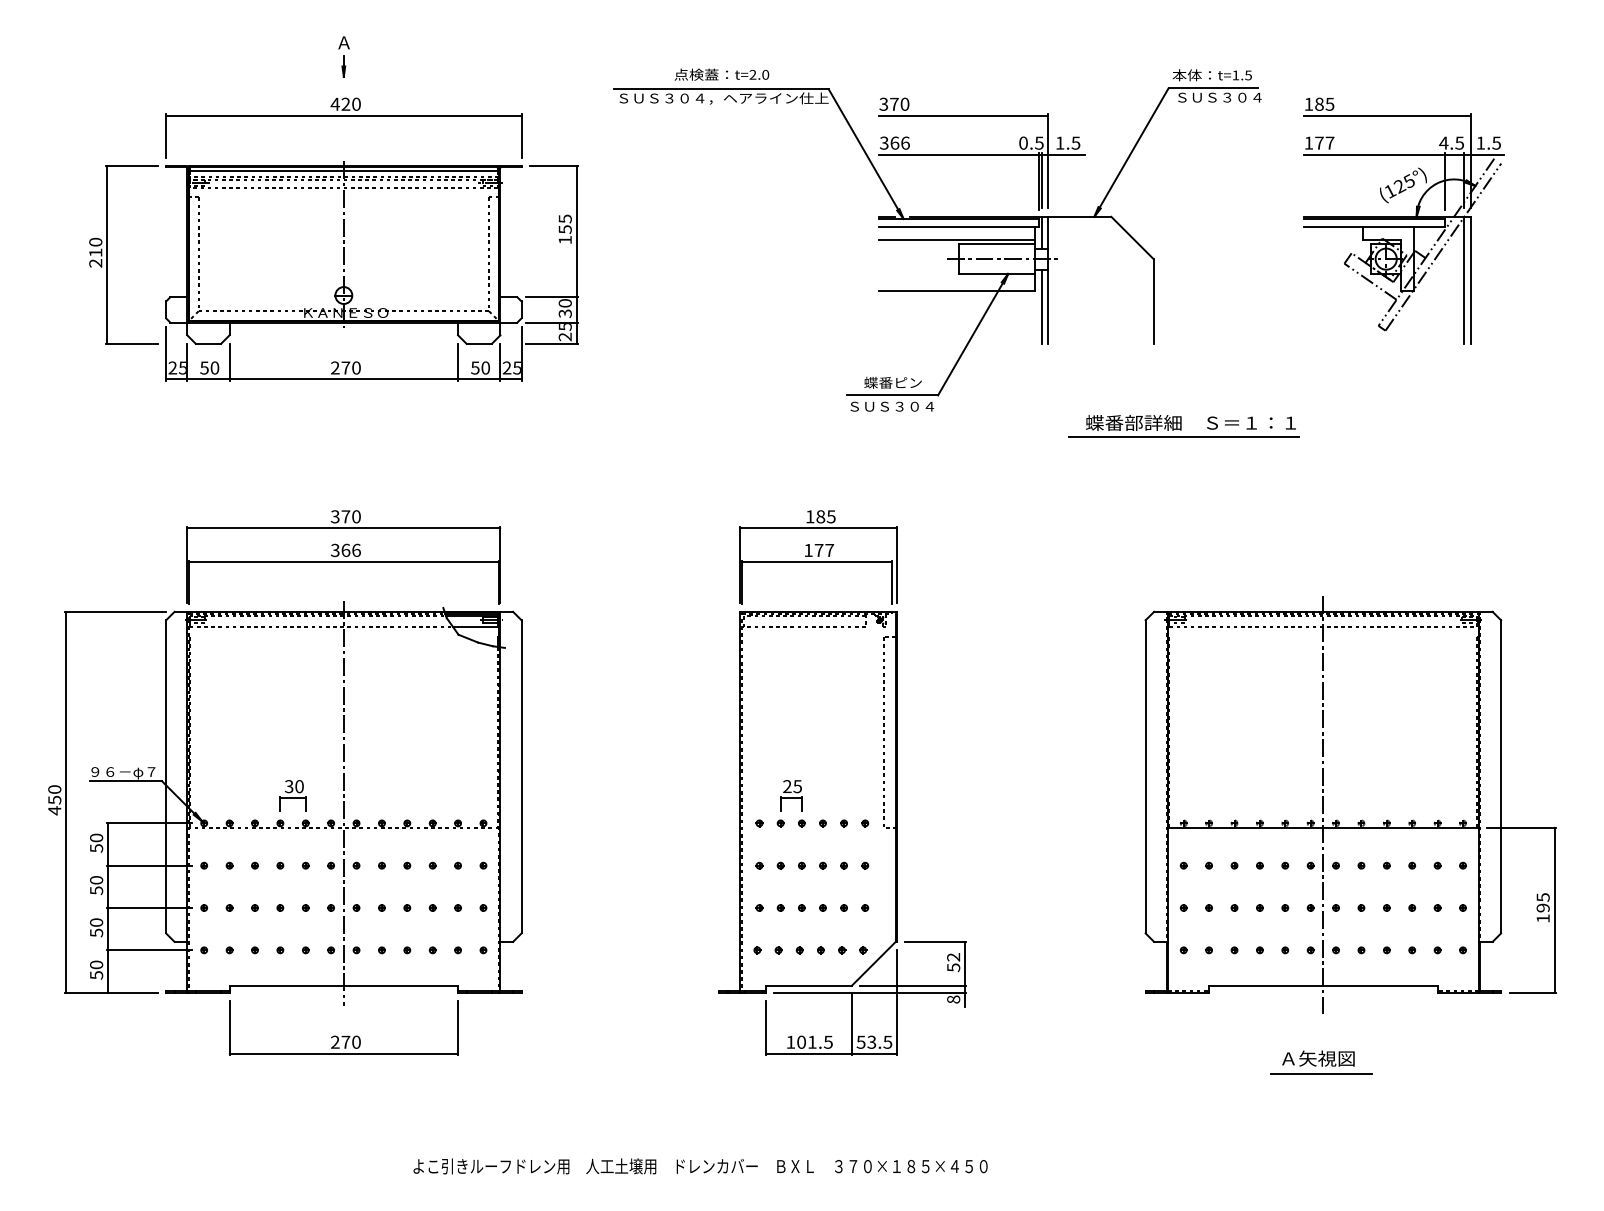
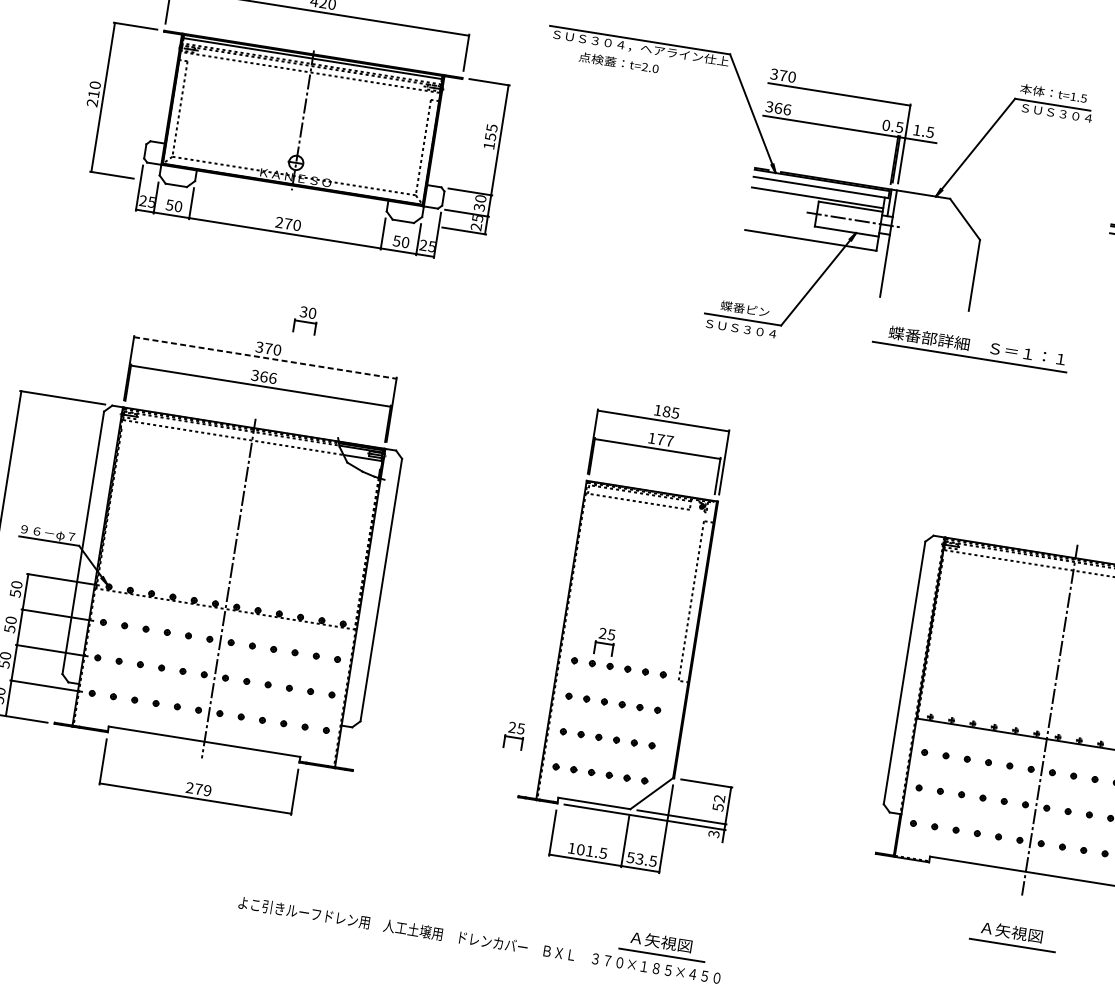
text: (721, 74) -> (618, 62), moved
line: (1041, 306) -> (879, 264), removed
part: (1183, 426) -> (970, 347), moved
line: (343, 528) -> (264, 358), solid -> dashed
part: (292, 795) -> (305, 319), moved
part: (703, 921) -> (514, 735), added
text: (953, 999) -> (713, 834), 8 -> 3
text: (356, 1041) -> (207, 790), 270 -> 279
part: (915, 1138) -> (663, 945), added

